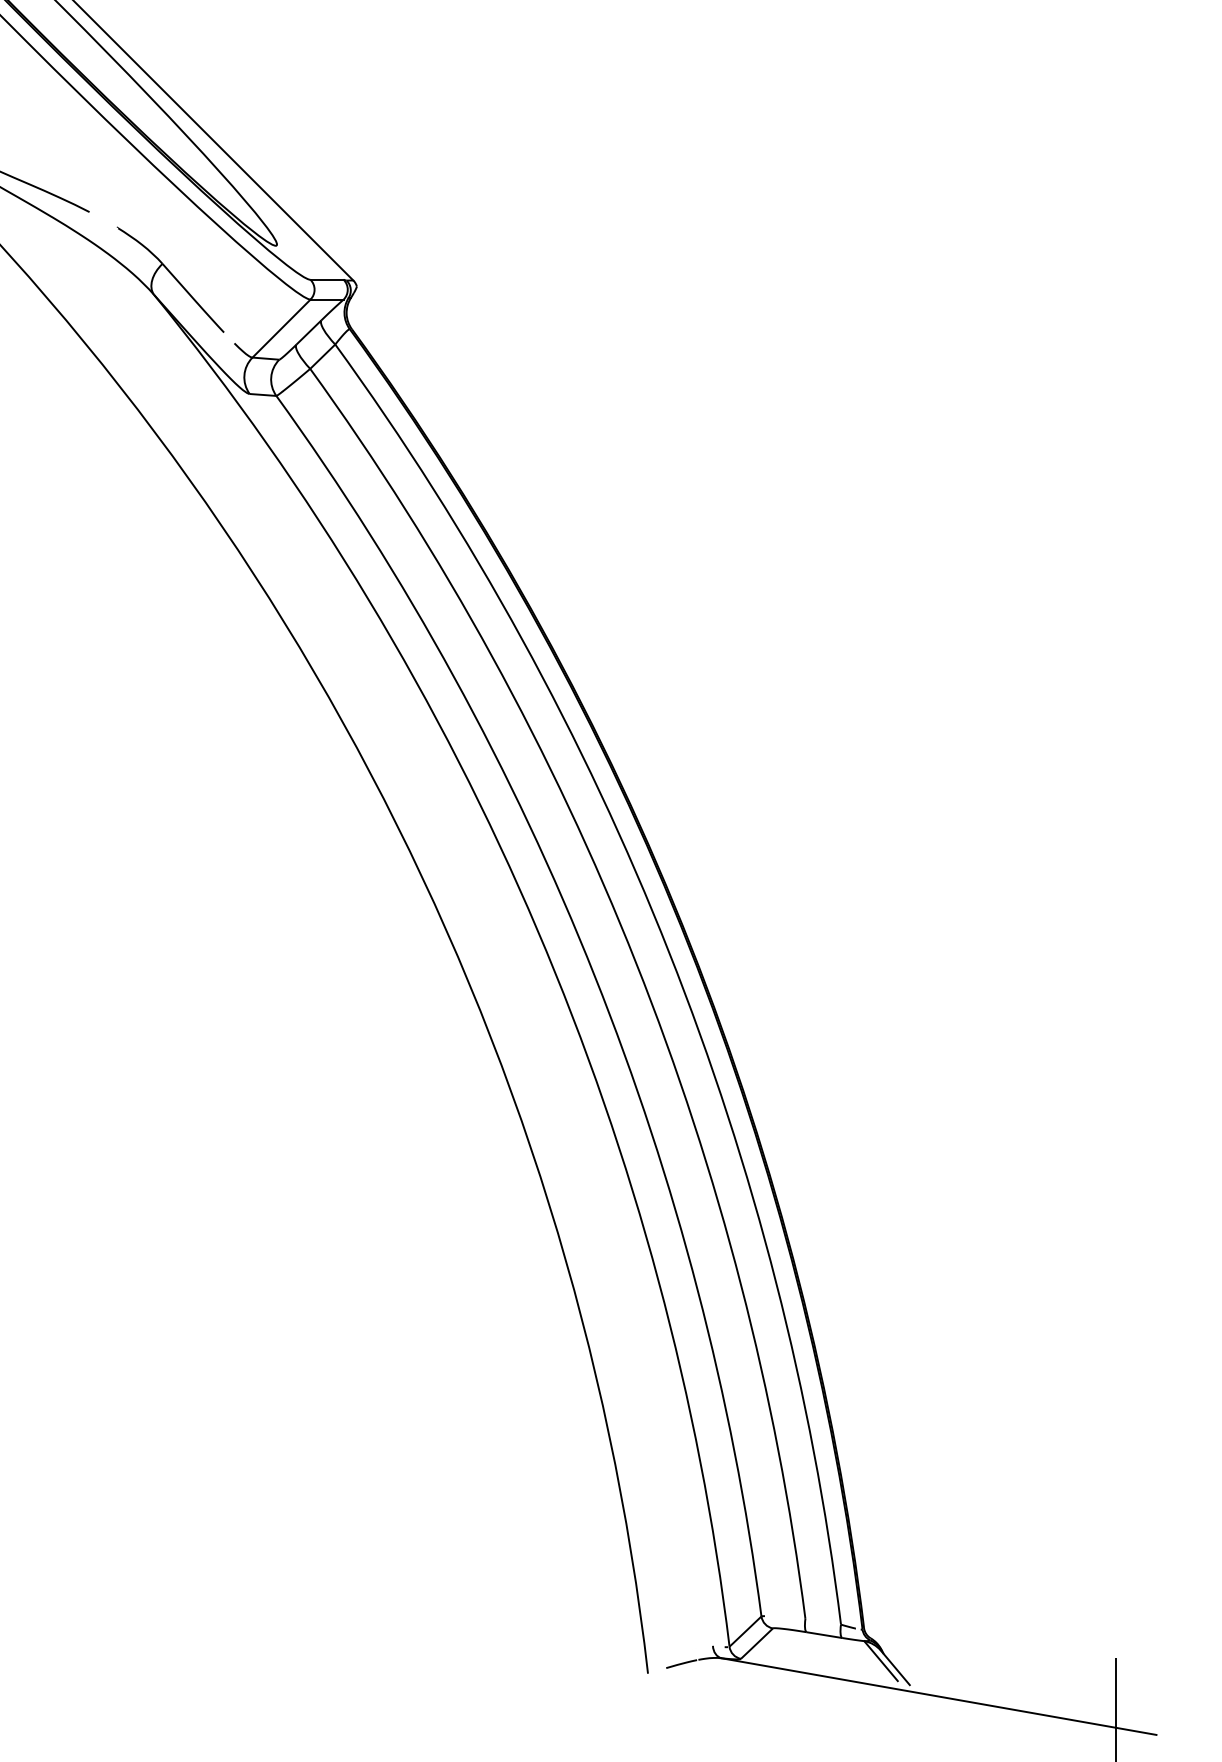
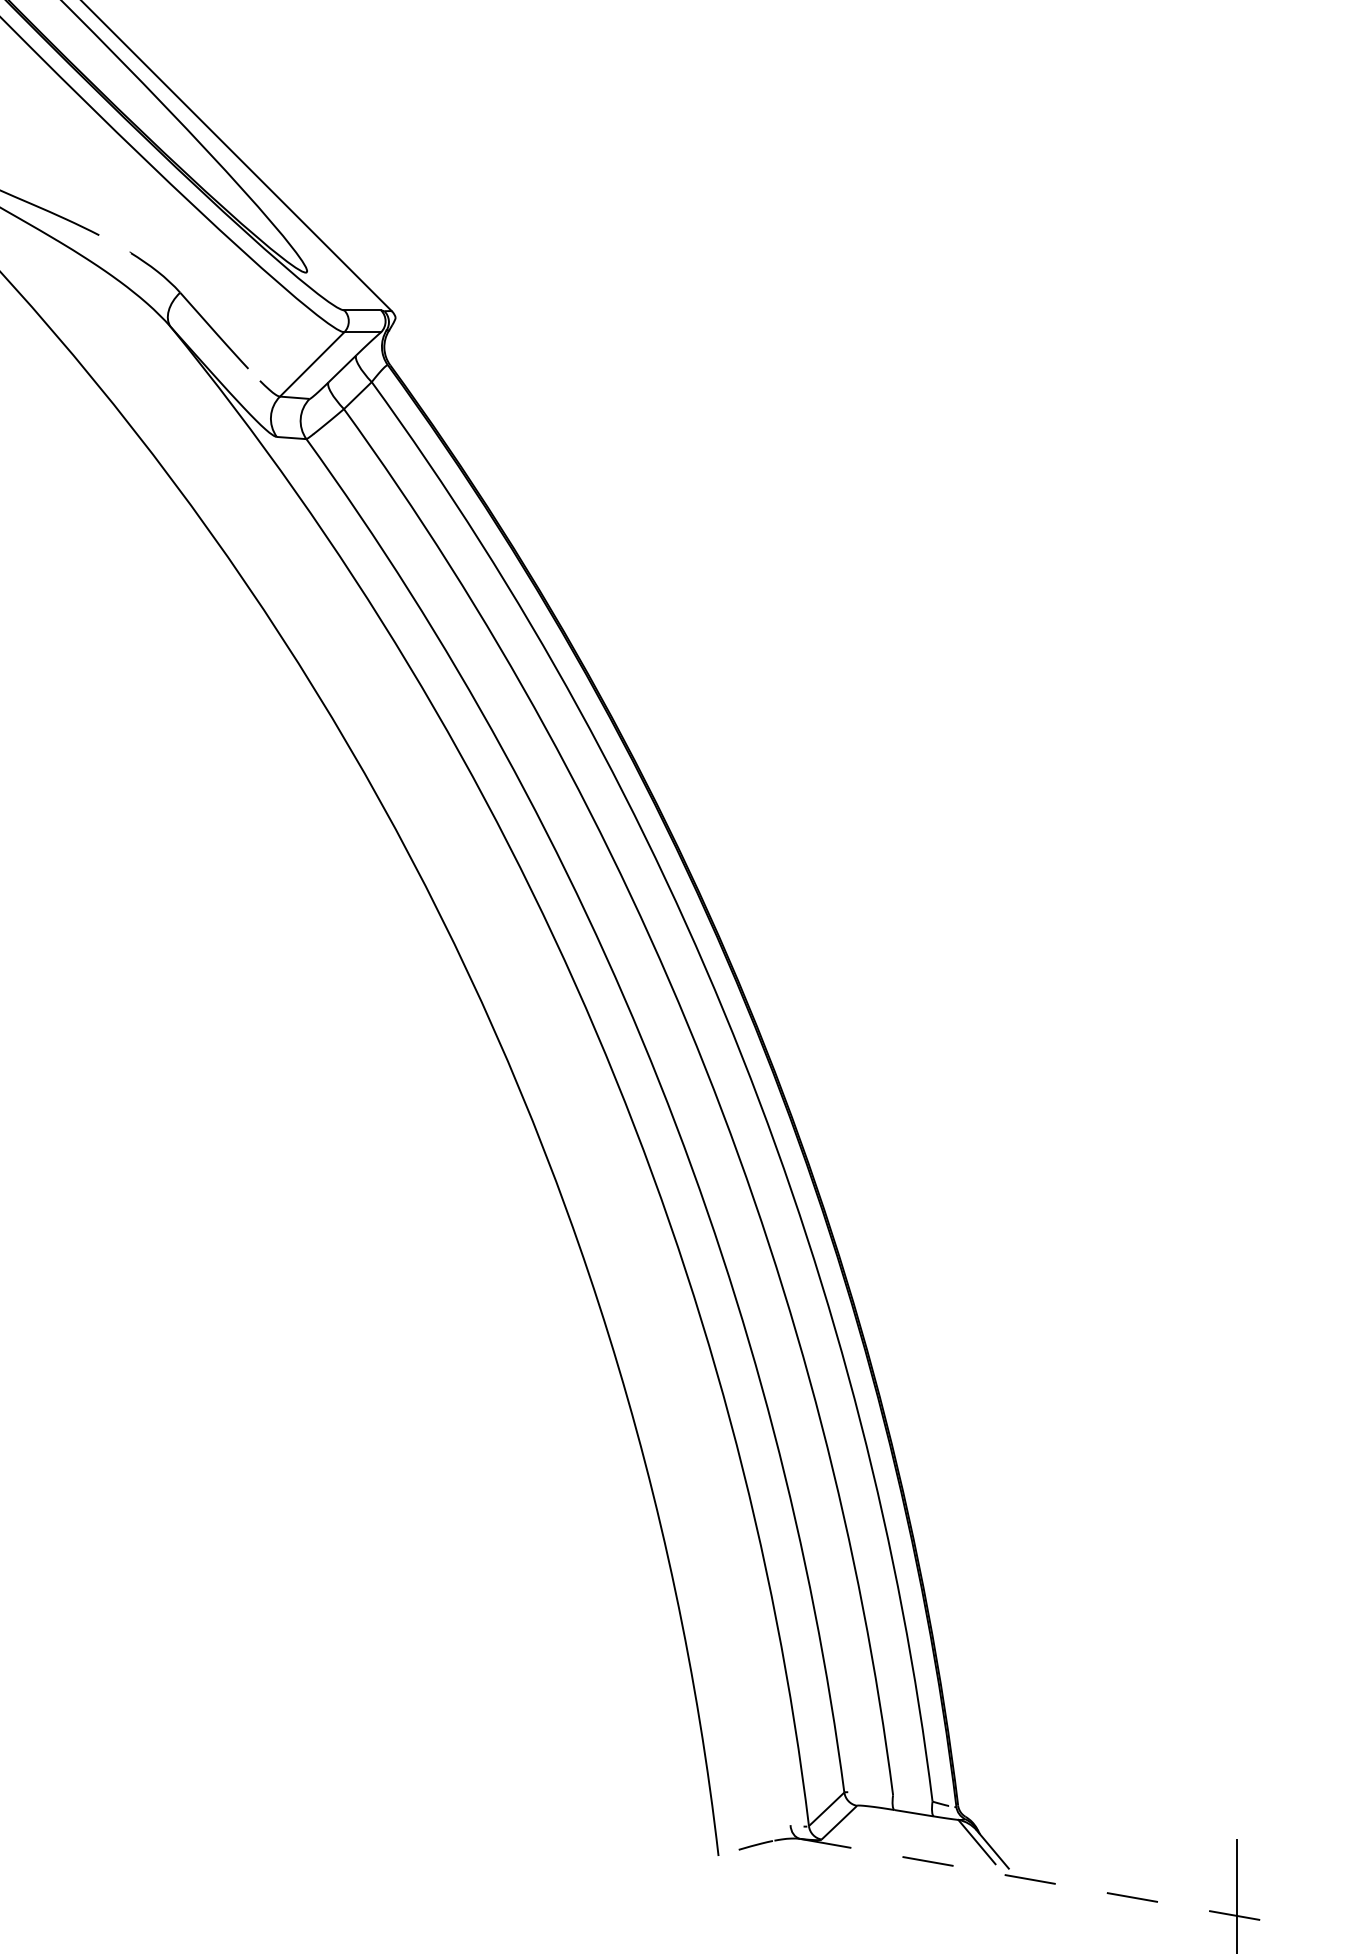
line: (939, 1696) -> (1041, 1881), solid -> dashed

